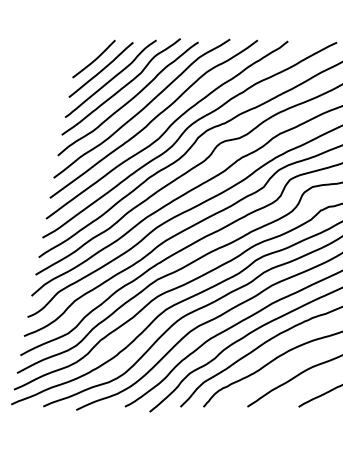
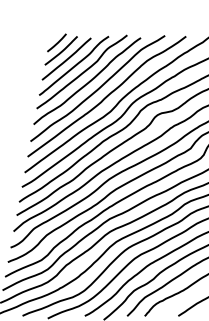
curve: (88, 48) -> (57, 42), added

